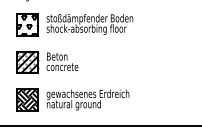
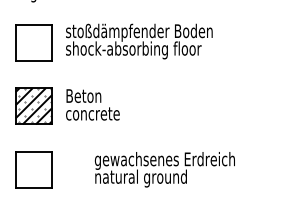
hatch: (27, 25) -> (33, 43), removed
hatch: (27, 99) -> (33, 168), removed
text: (87, 99) -> (164, 168), moved

